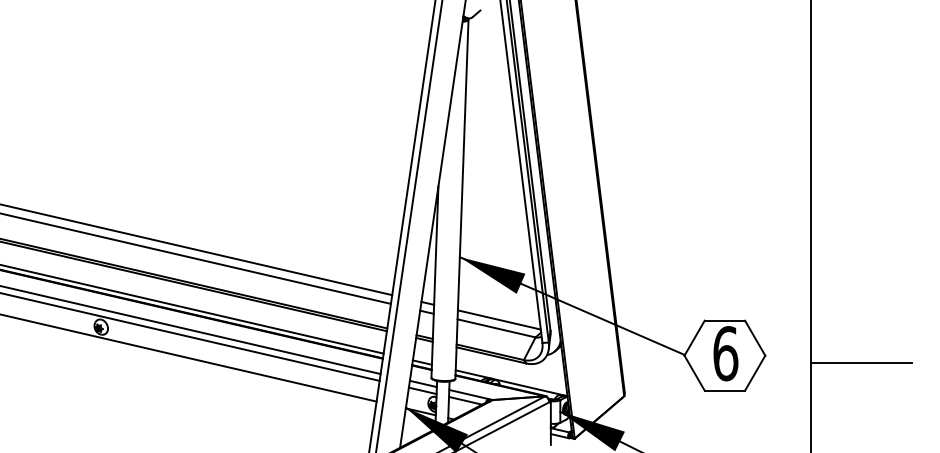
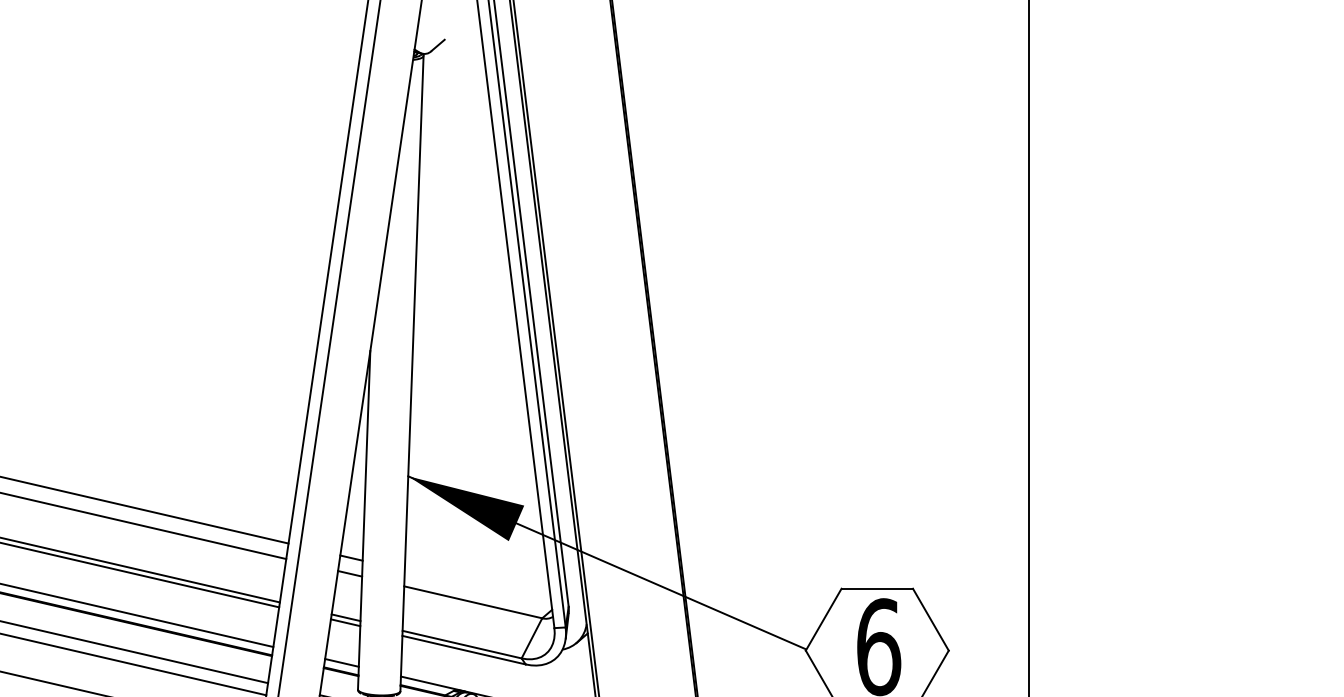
line: (498, 319) -> (476, 586), removed
line: (860, 363) -> (1117, 664), removed

